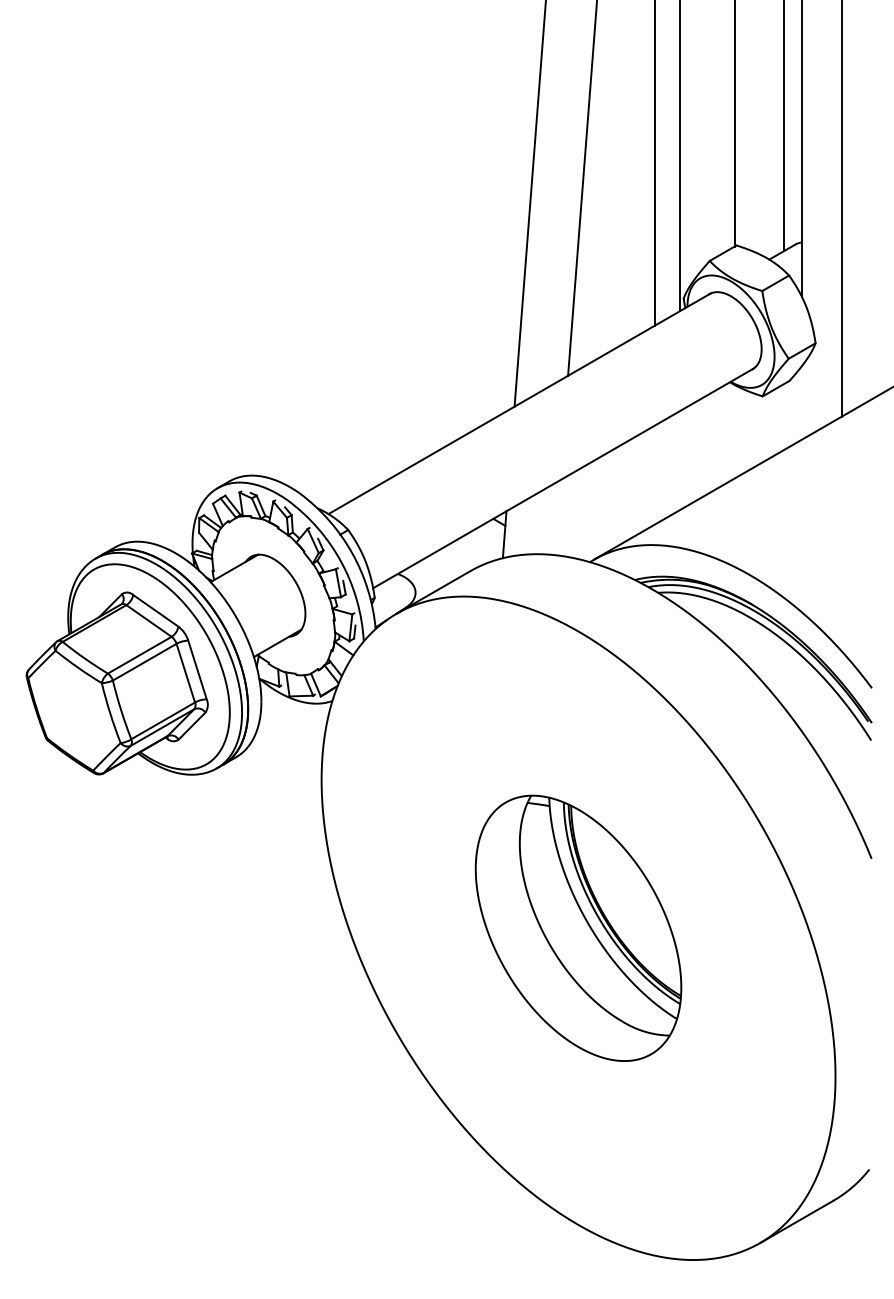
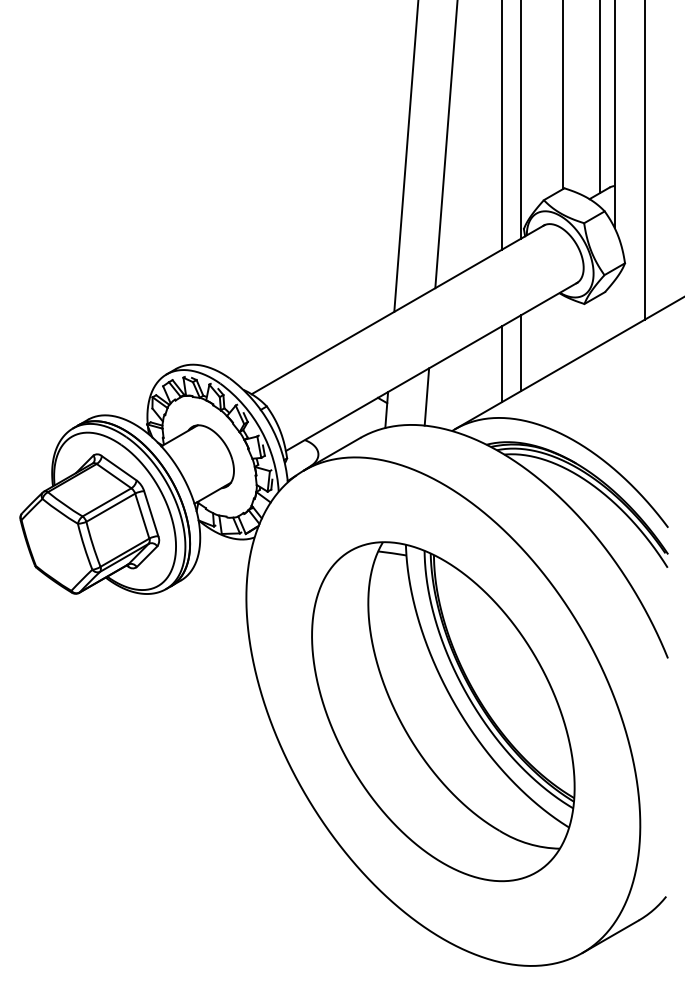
line: (679, 460) -> (520, 353), added
line: (655, 474) -> (502, 363), added
line: (557, 517) -> (427, 396), added
part: (578, 928) -> (443, 711), size x1.67

